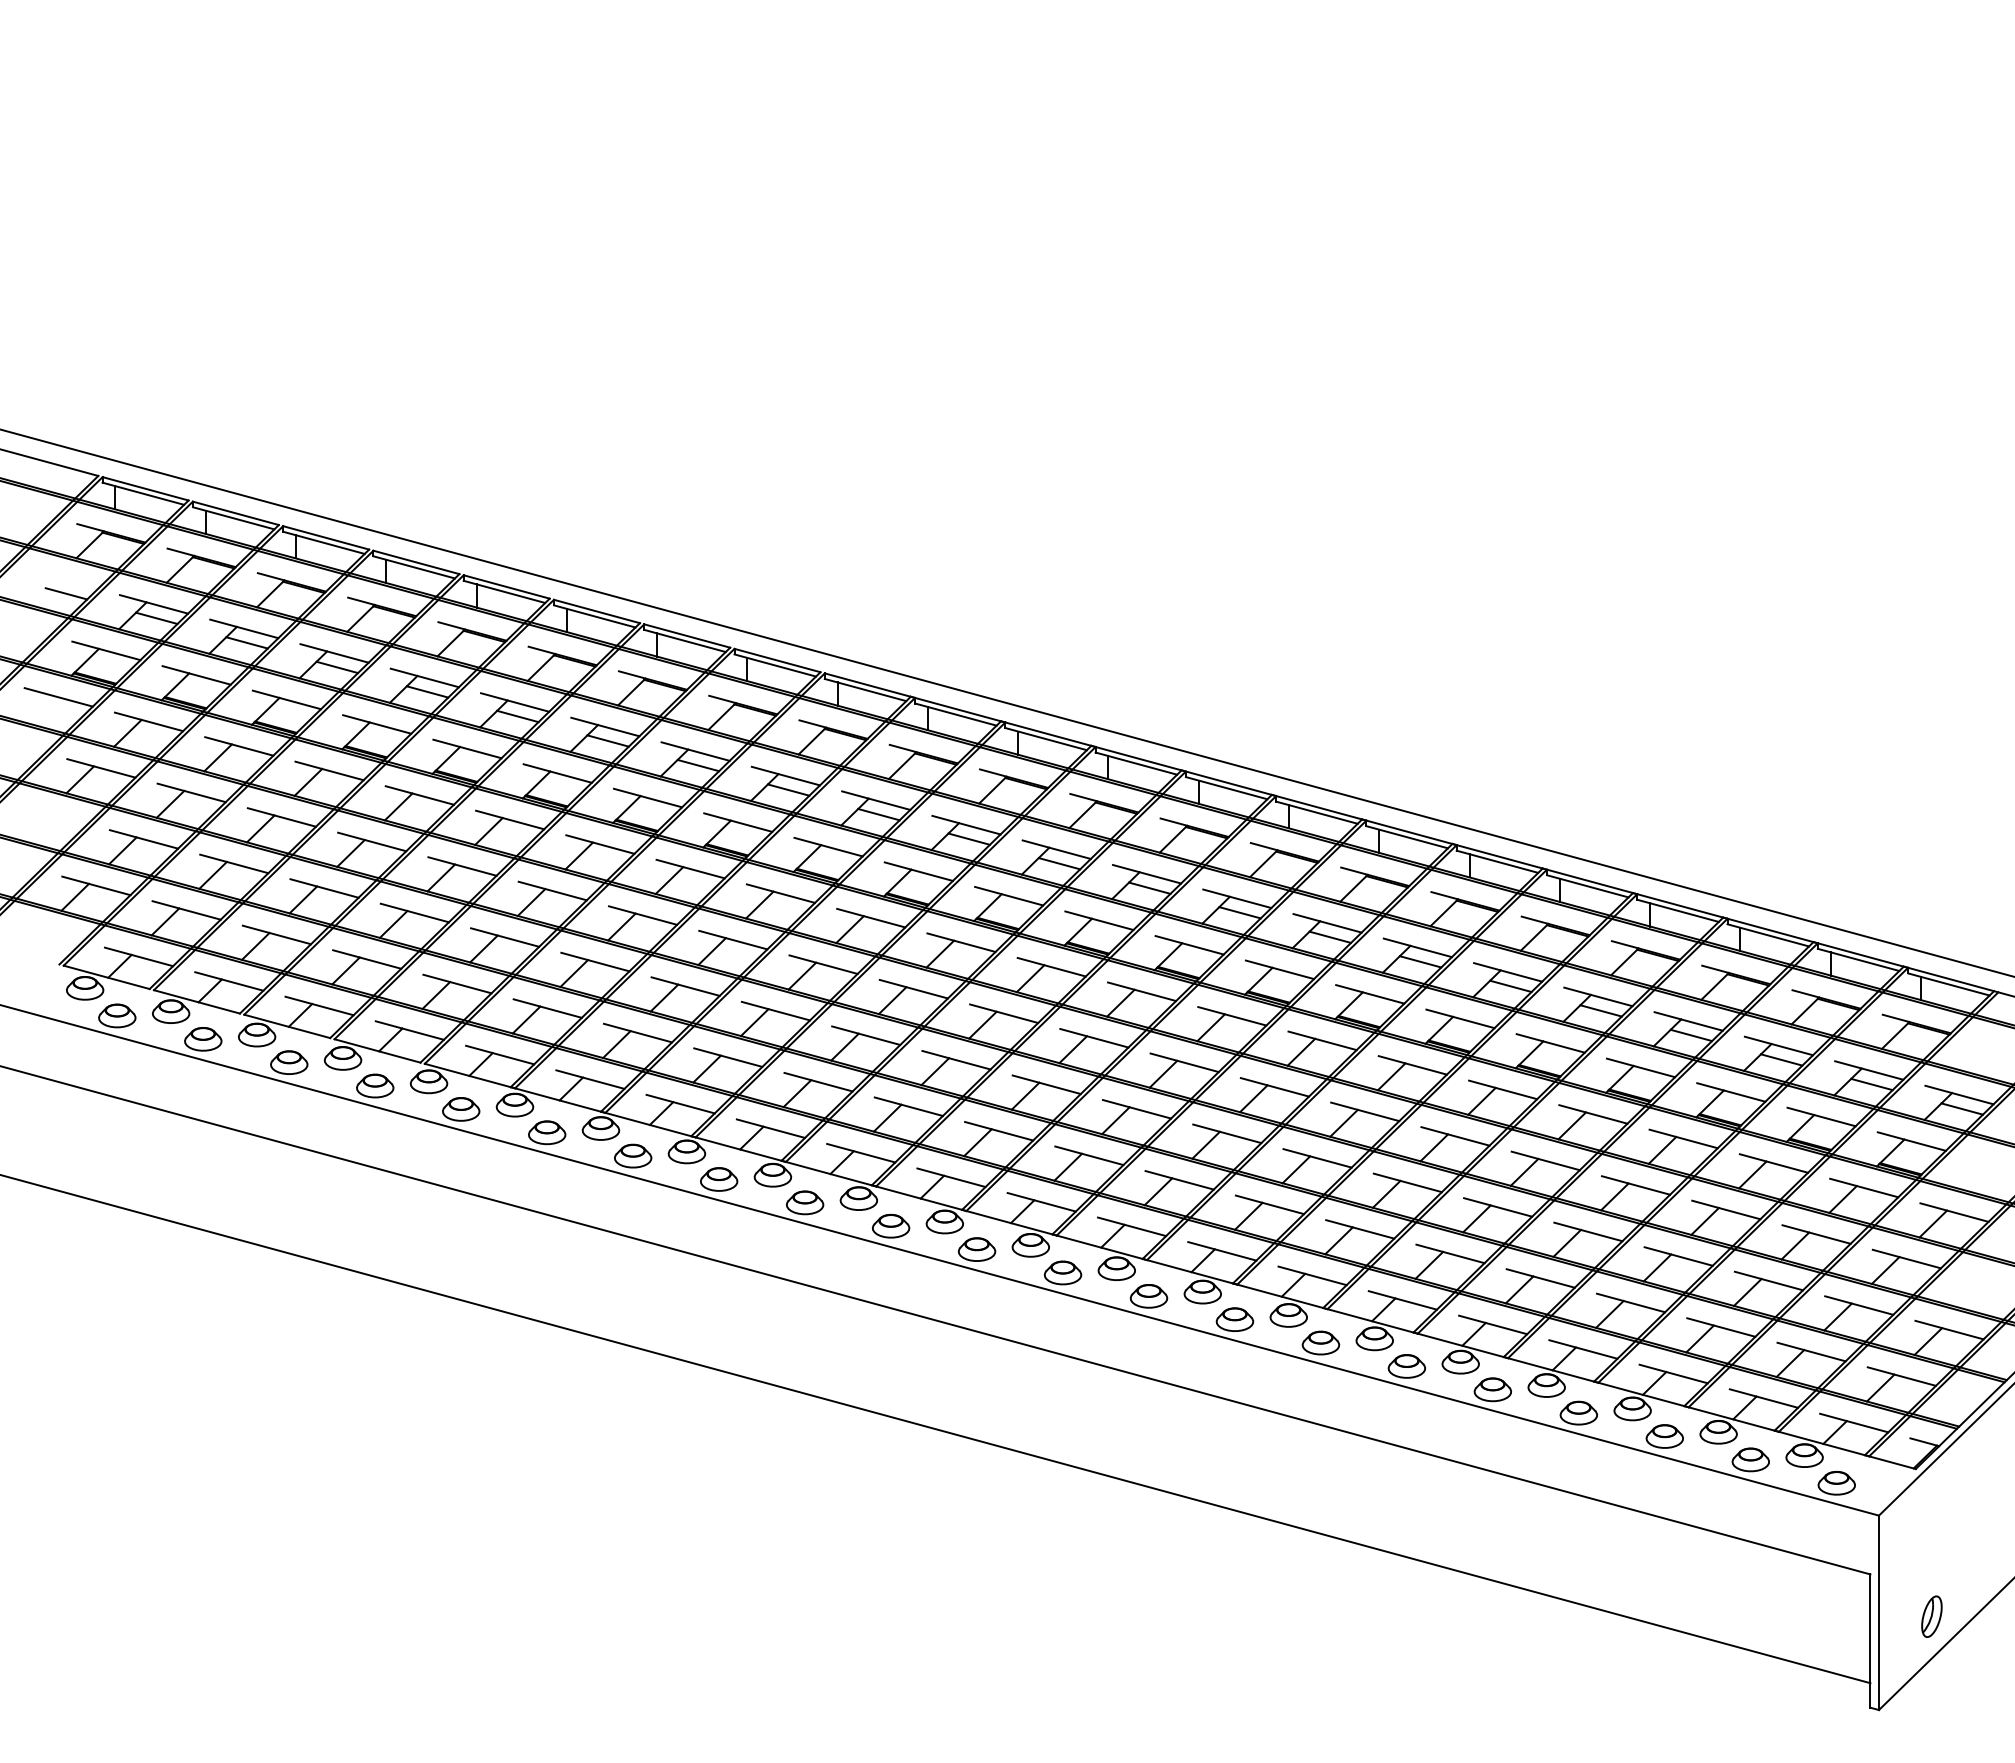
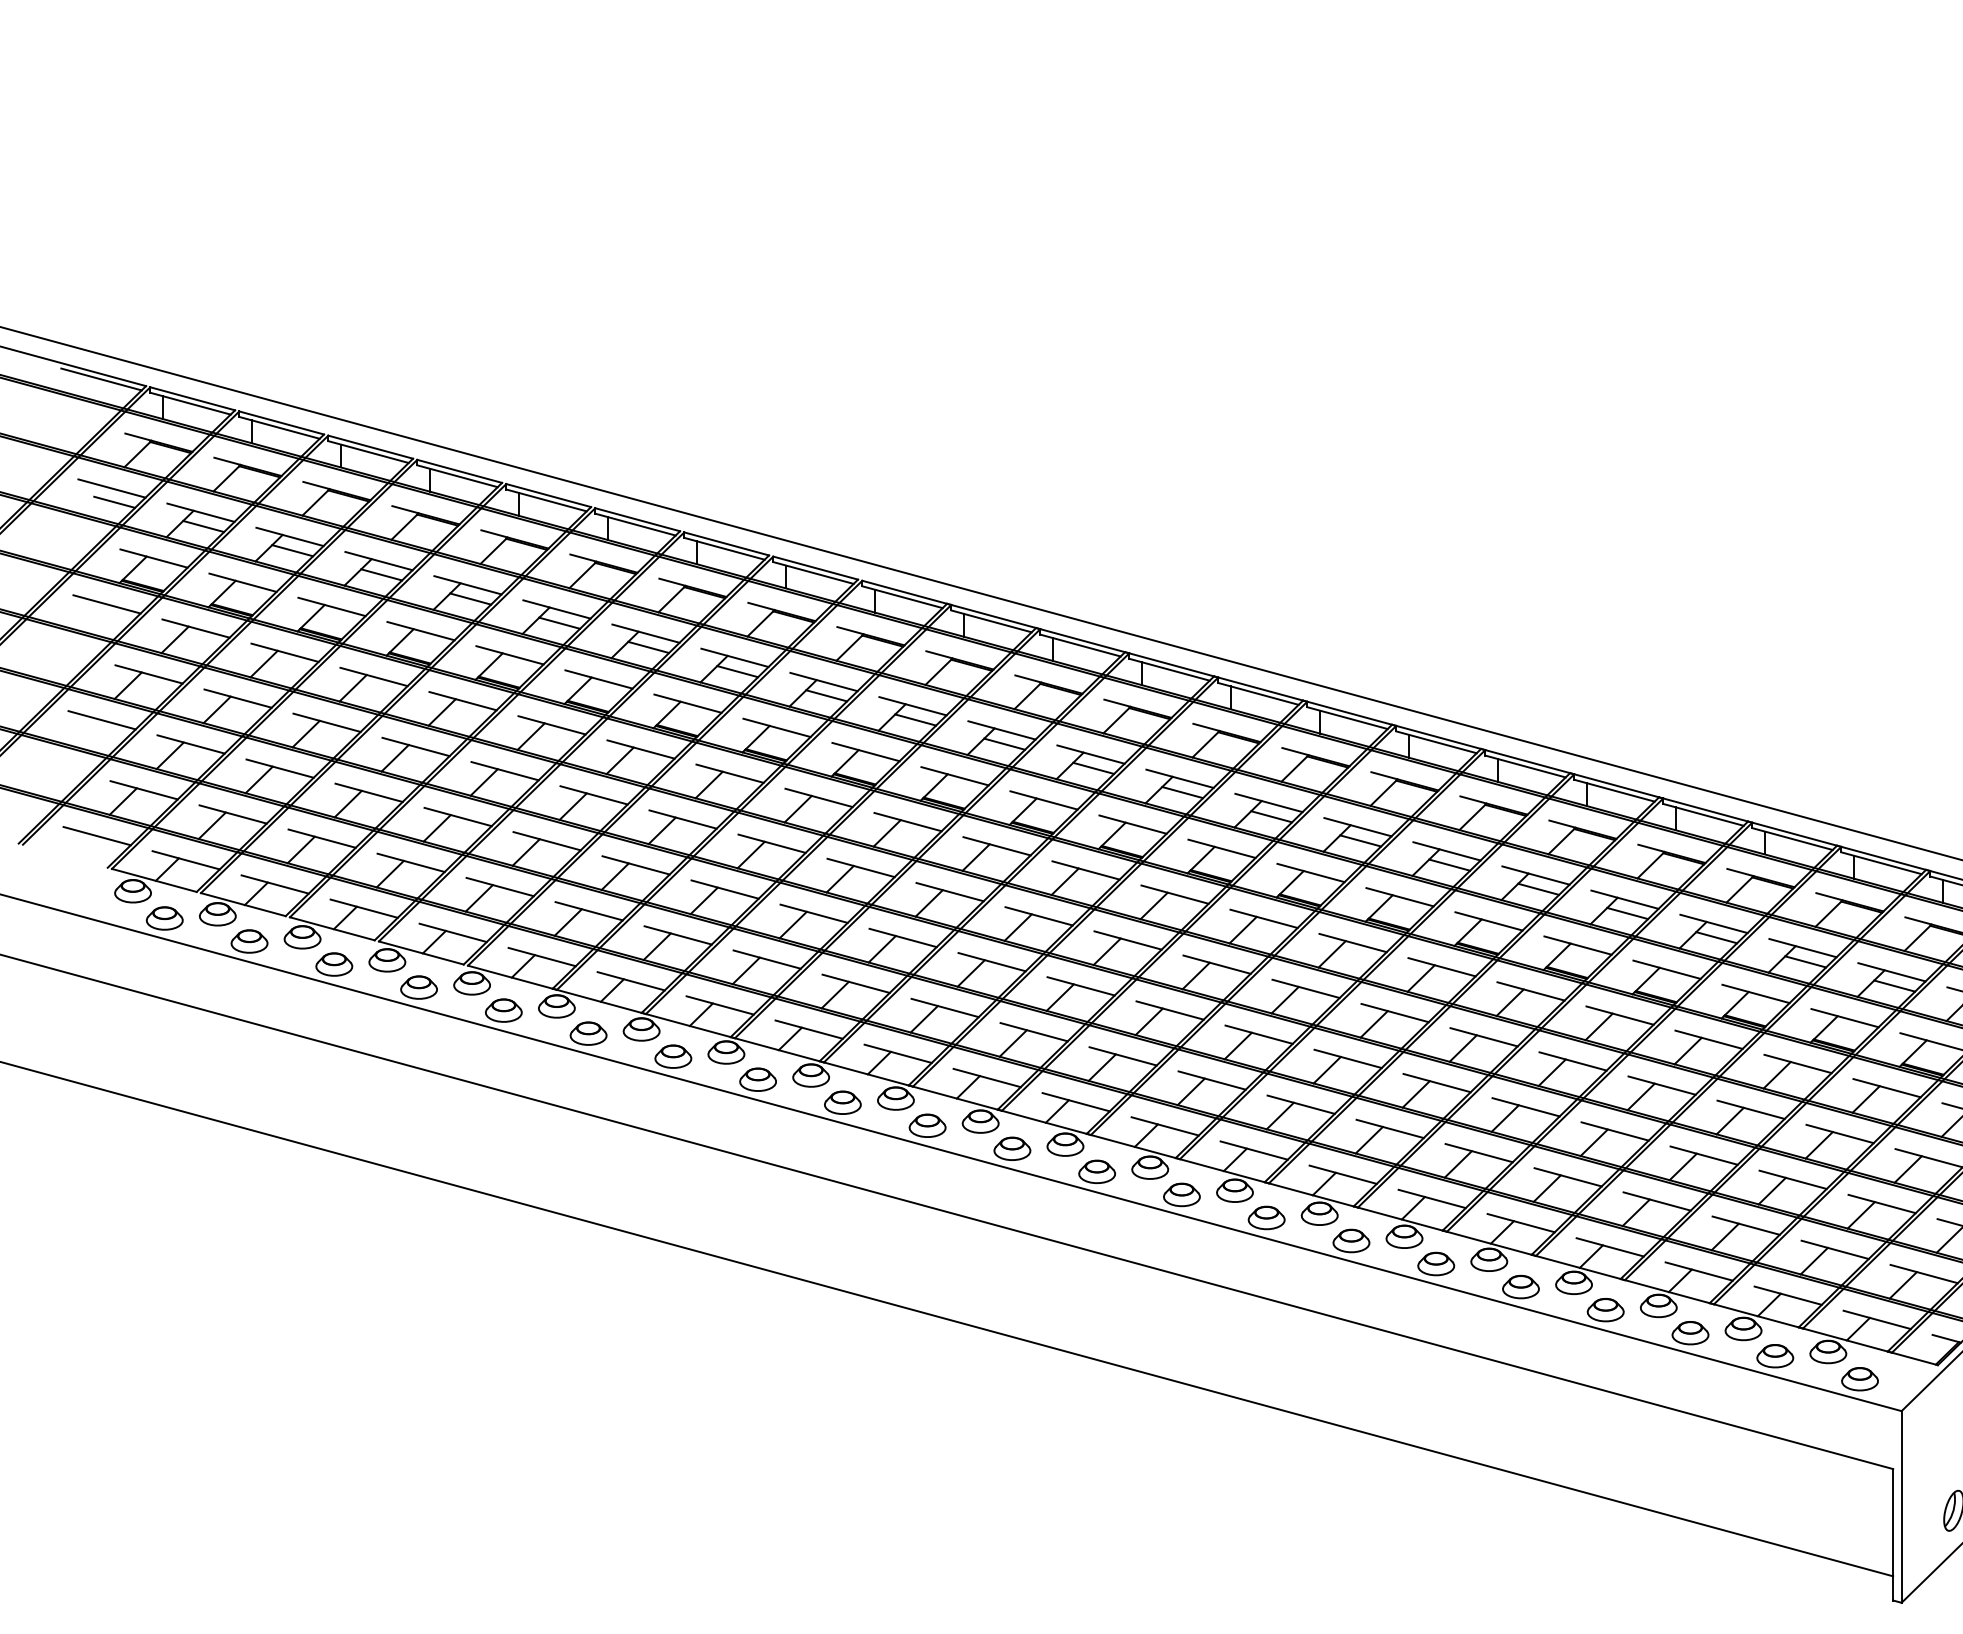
line: (52, 469) -> (100, 379), added
line: (63, 579) -> (111, 488), added
line: (53, 814) -> (101, 719), added
line: (48, 932) -> (96, 836), added

